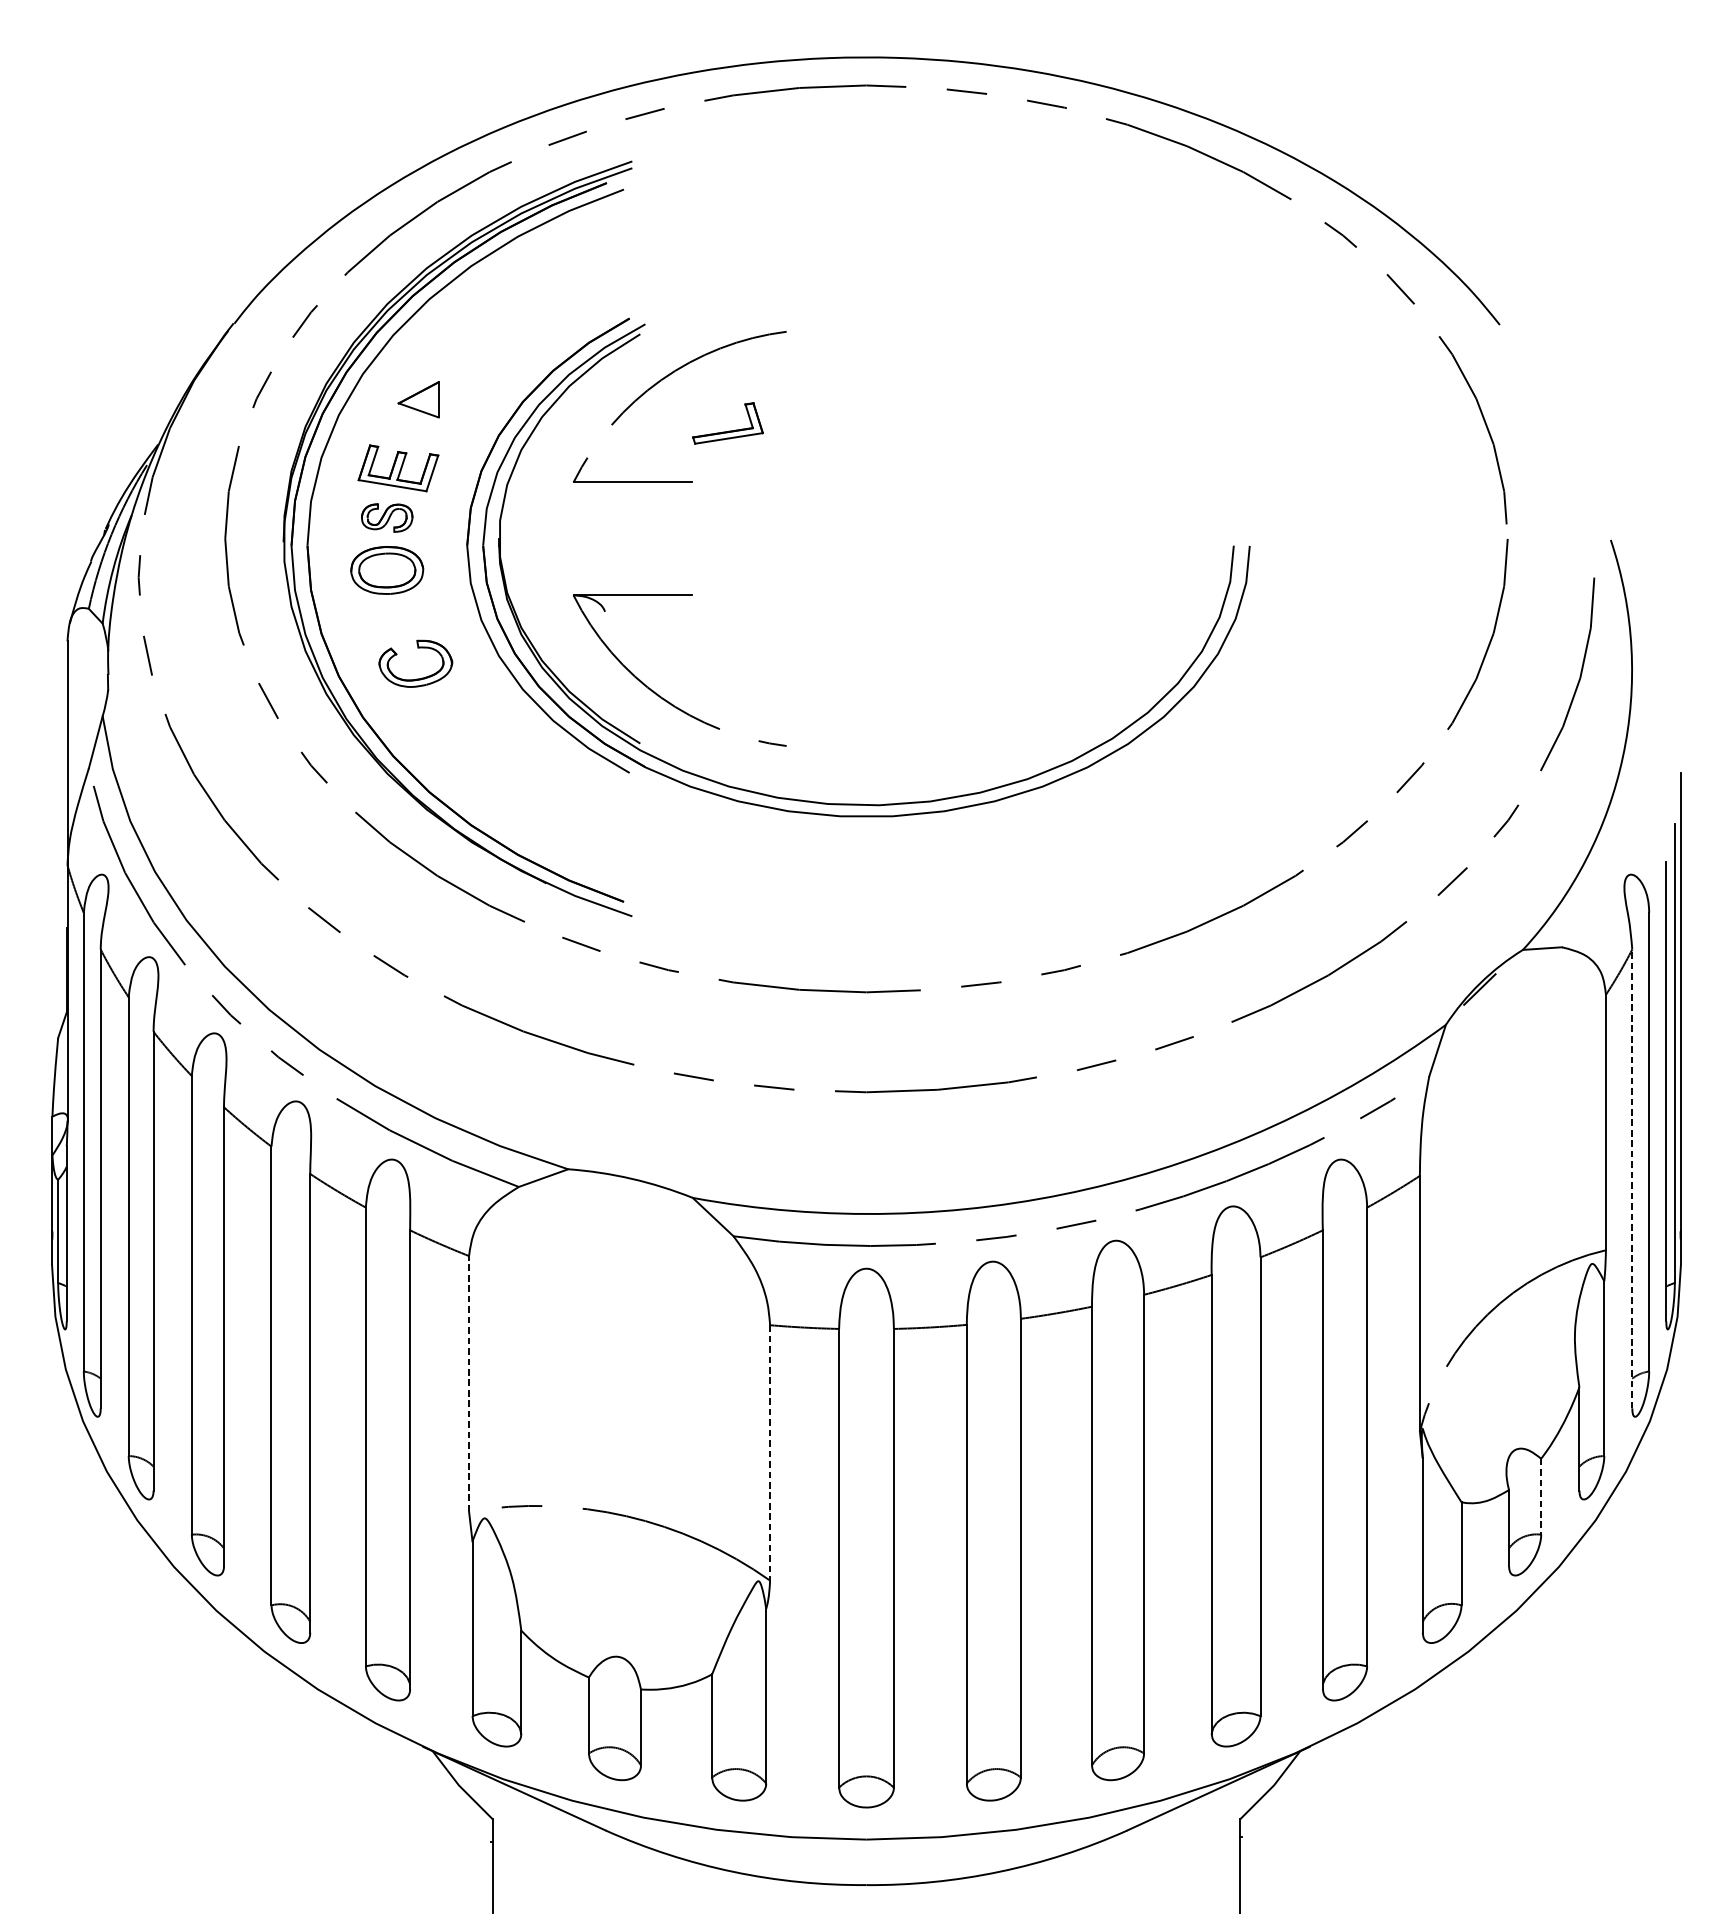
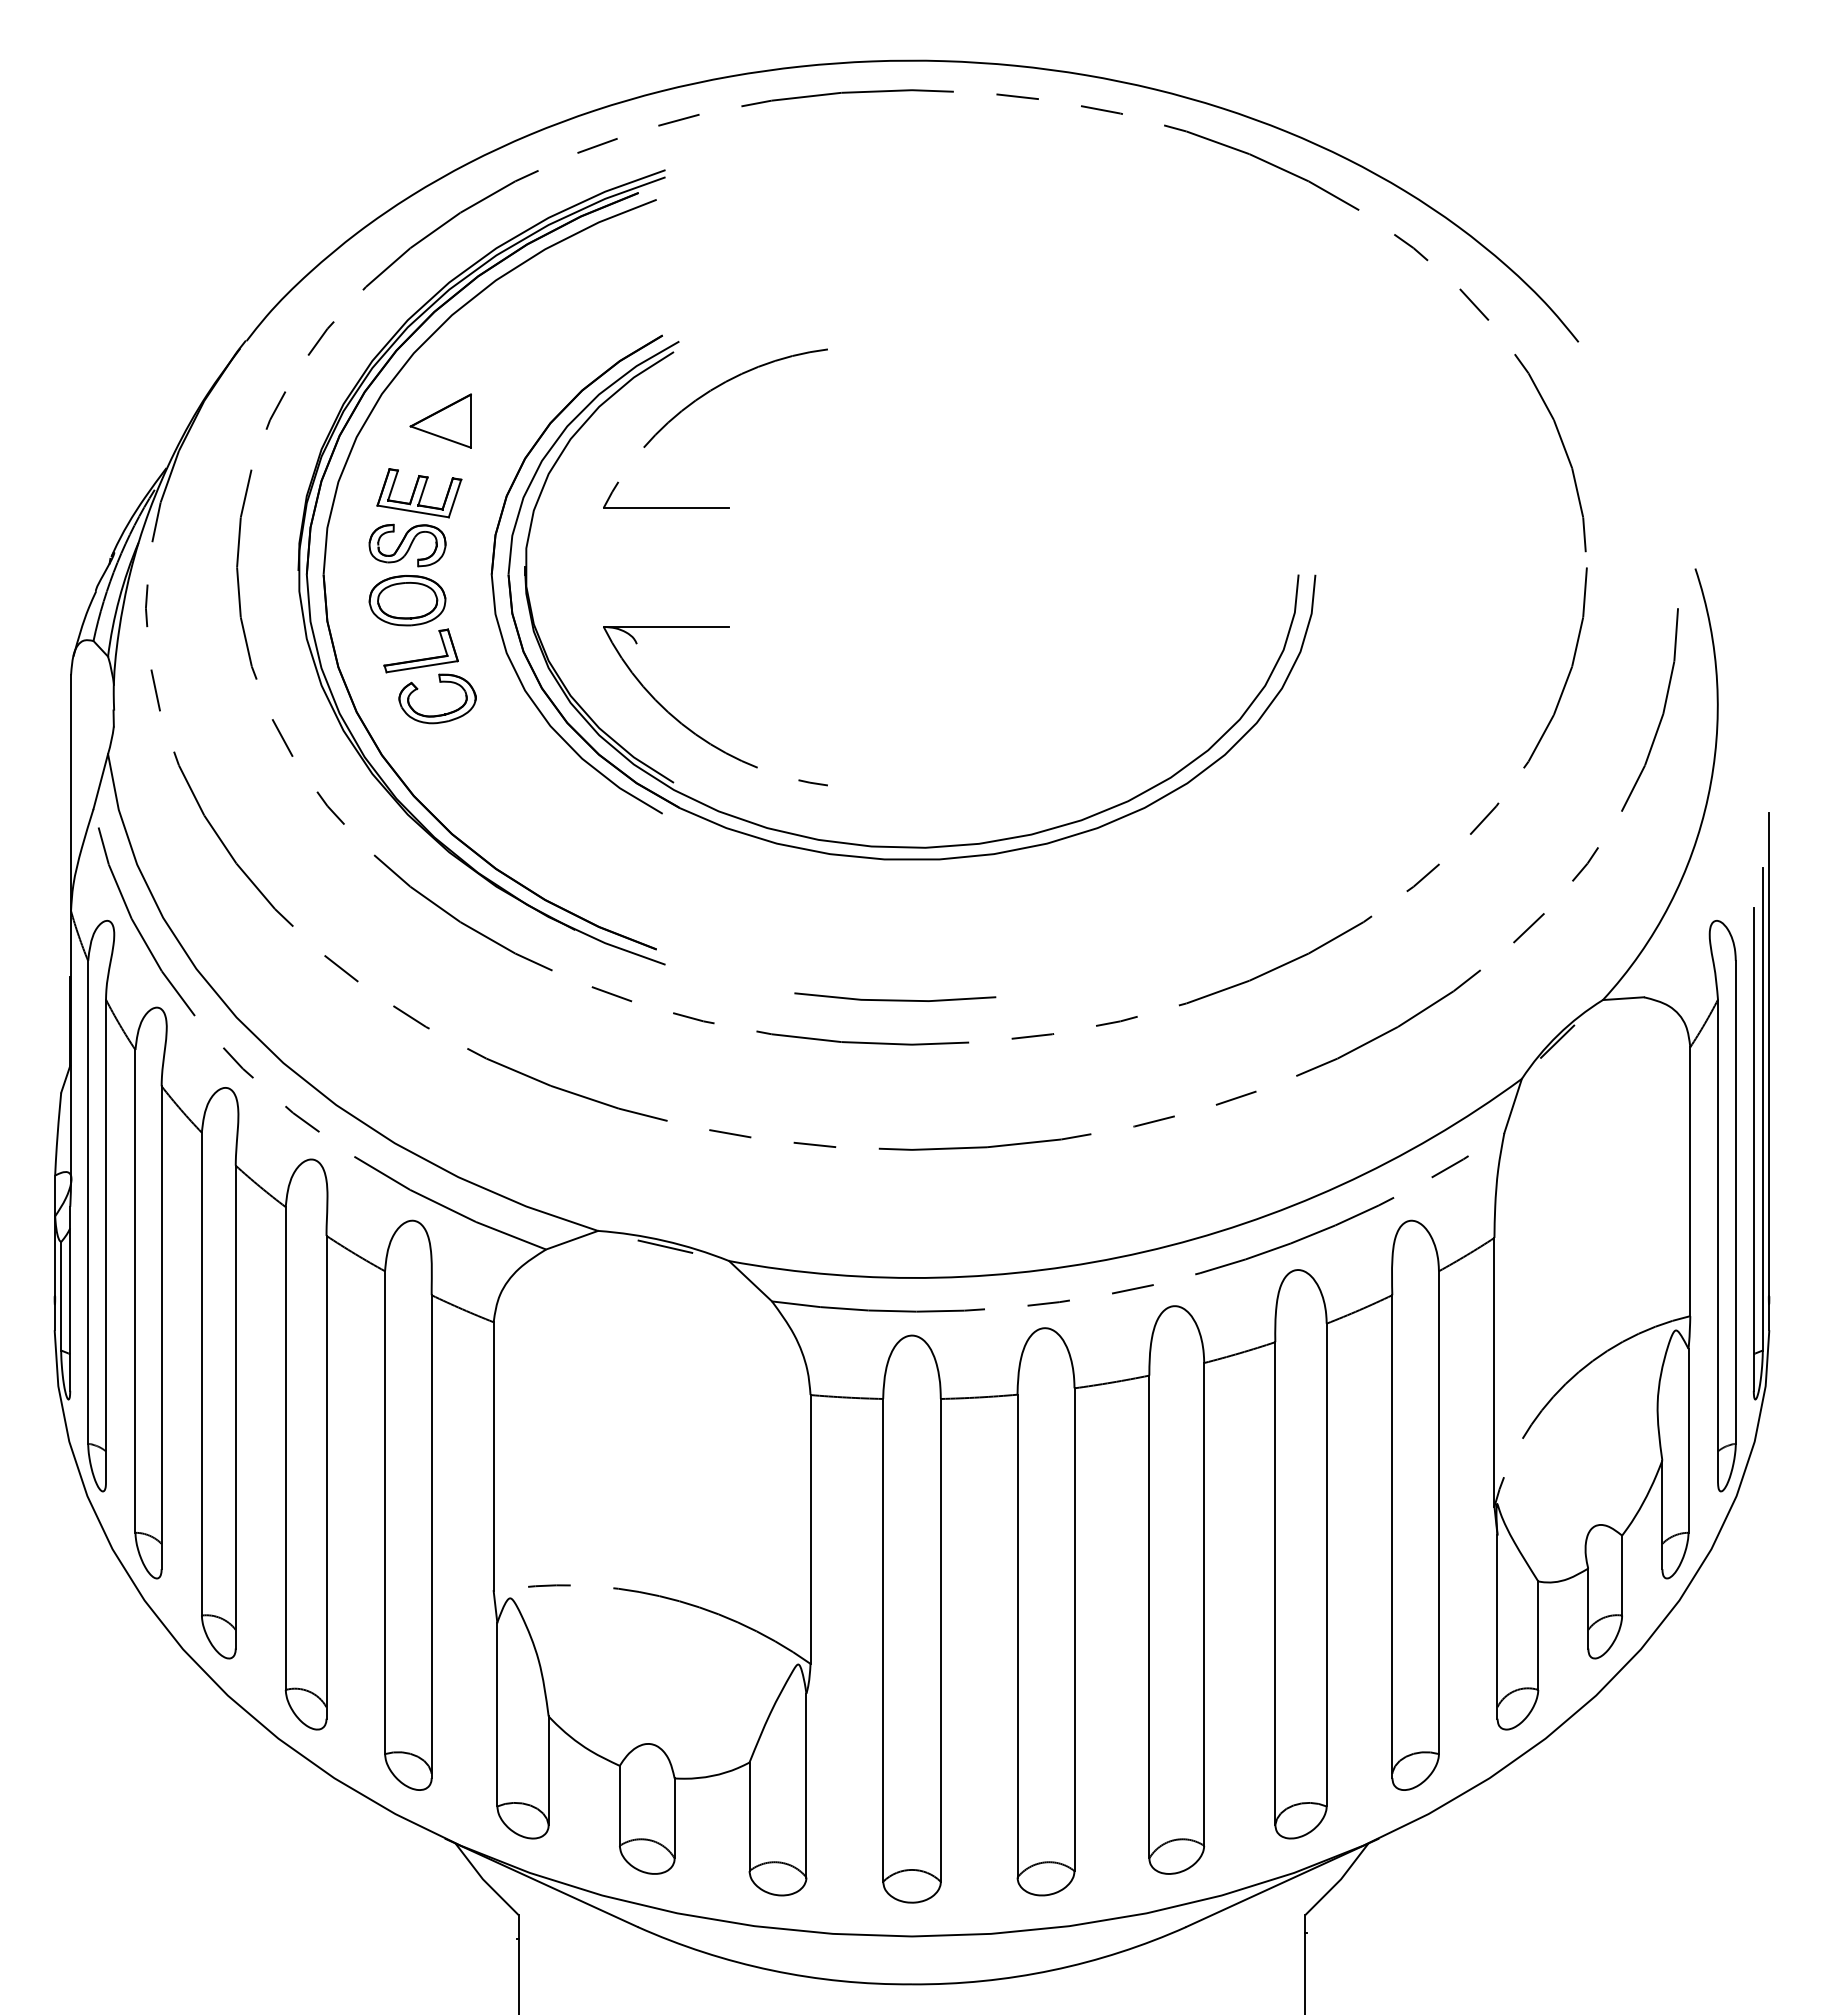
part: (418, 399) -> (440, 420), size x1.43
part: (728, 430) -> (421, 658), moved
part: (387, 518) -> (407, 545), size x1.43
line: (850, 949) -> (895, 999), added
line: (1632, 1178) -> (1718, 1240), dashed -> solid
line: (632, 1184) -> (665, 1246), added
line: (468, 1383) -> (493, 1456), dashed -> solid
line: (770, 1452) -> (810, 1529), dashed -> solid
line: (1541, 1496) -> (1622, 1575), dashed -> solid

